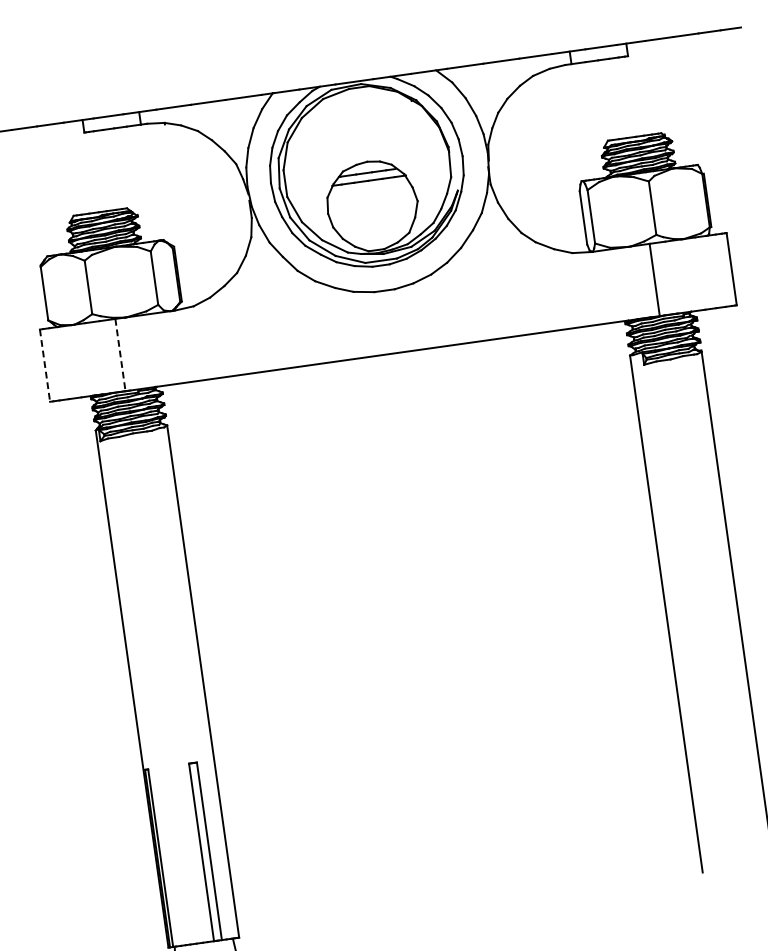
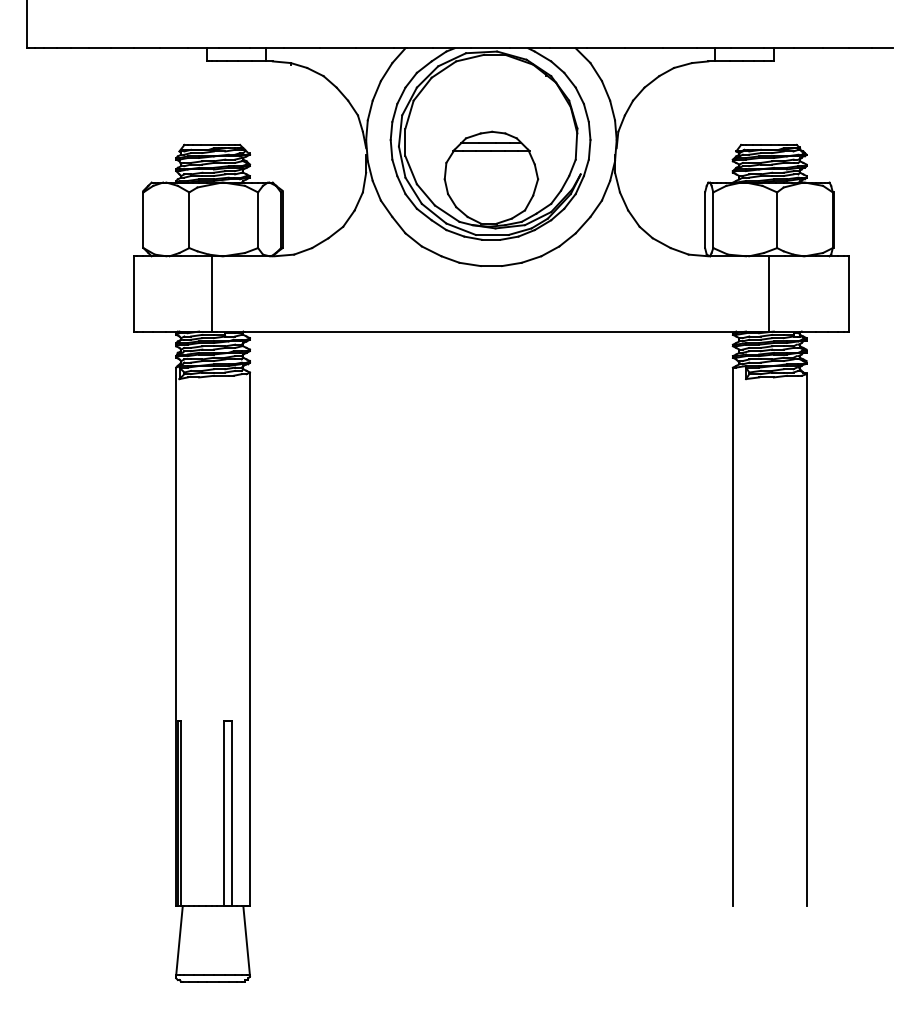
line: (120, 354) -> (212, 293), dashed -> solid
line: (44, 365) -> (133, 293), dashed -> solid

